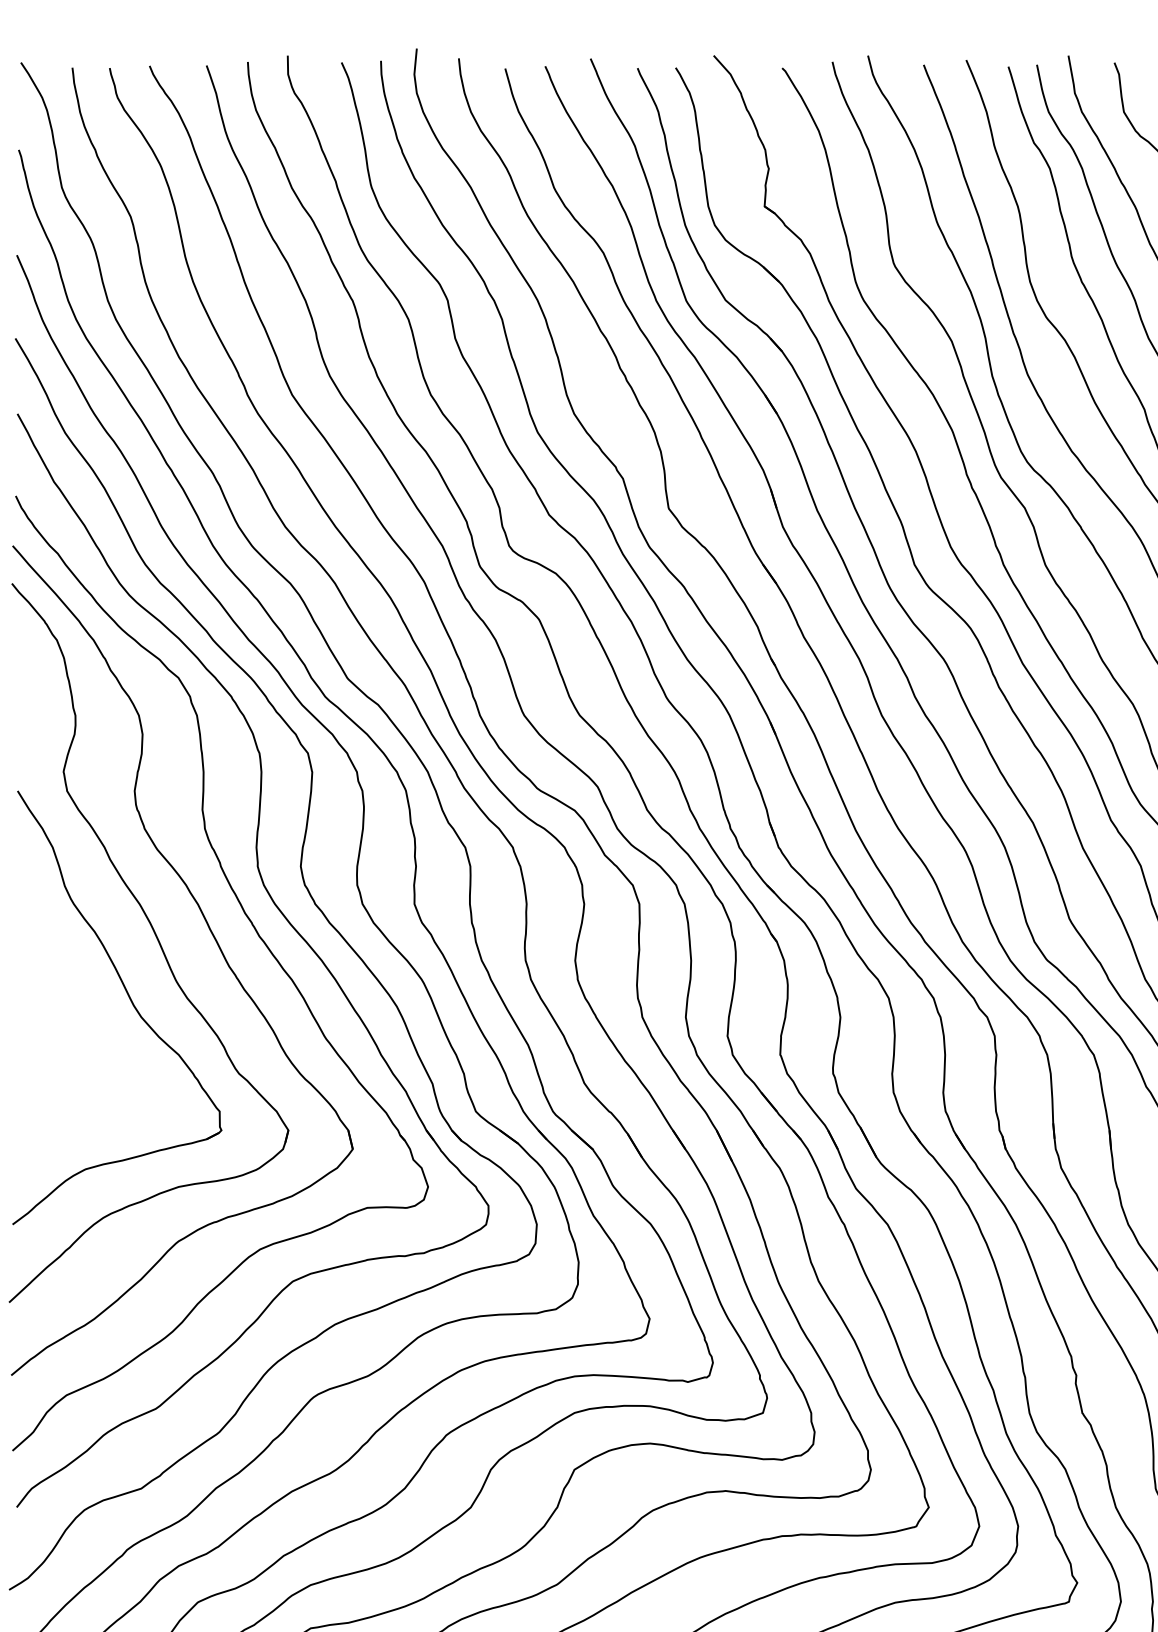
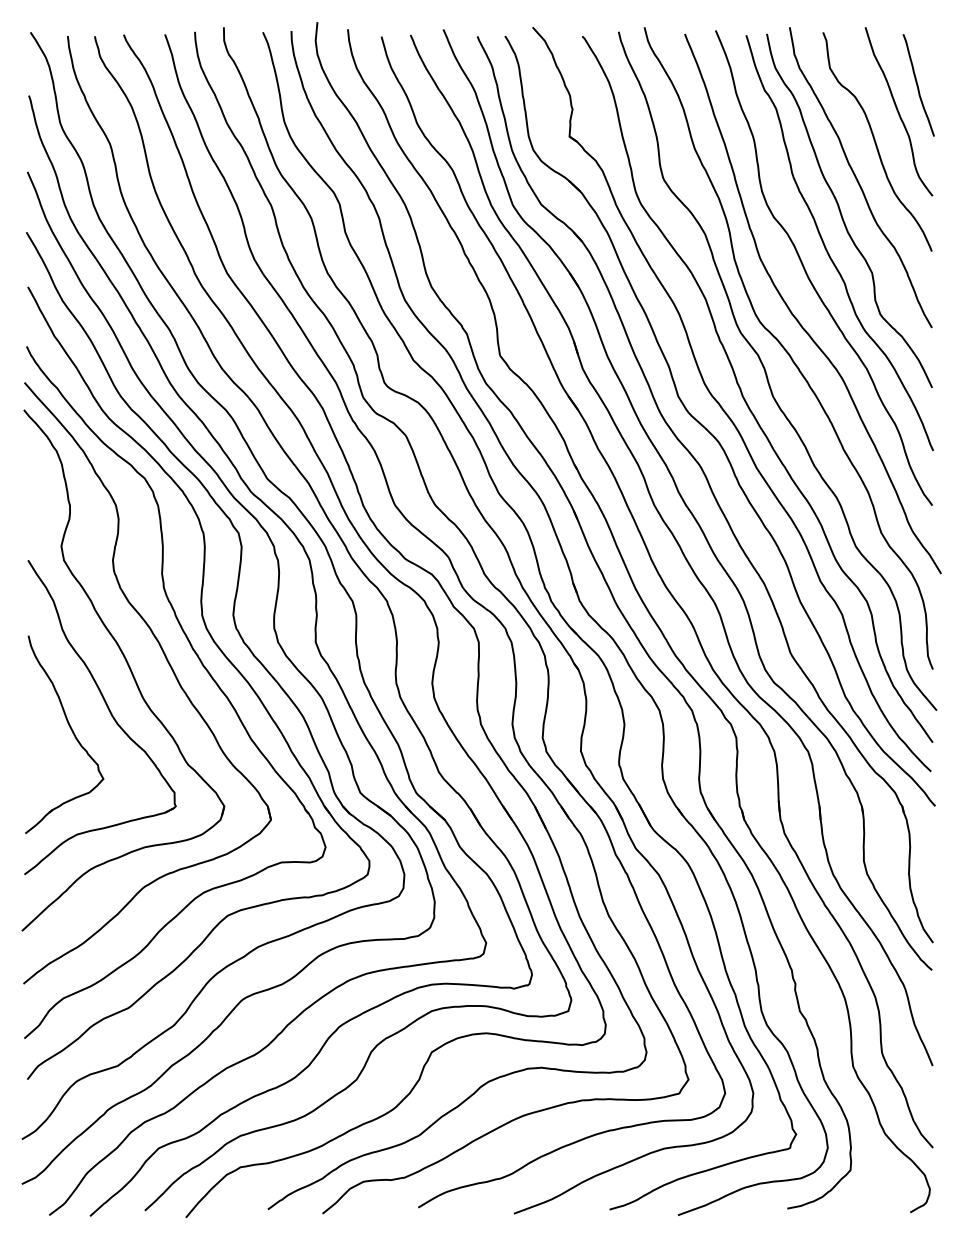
part: (77, 1027) -> (71, 731), added

